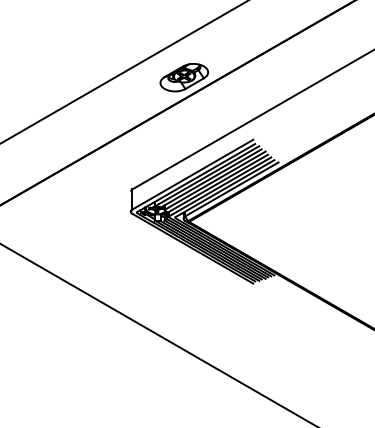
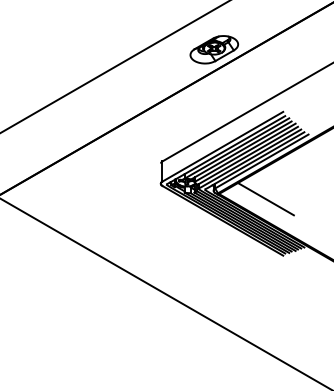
line: (235, 226) -> (265, 198), added

